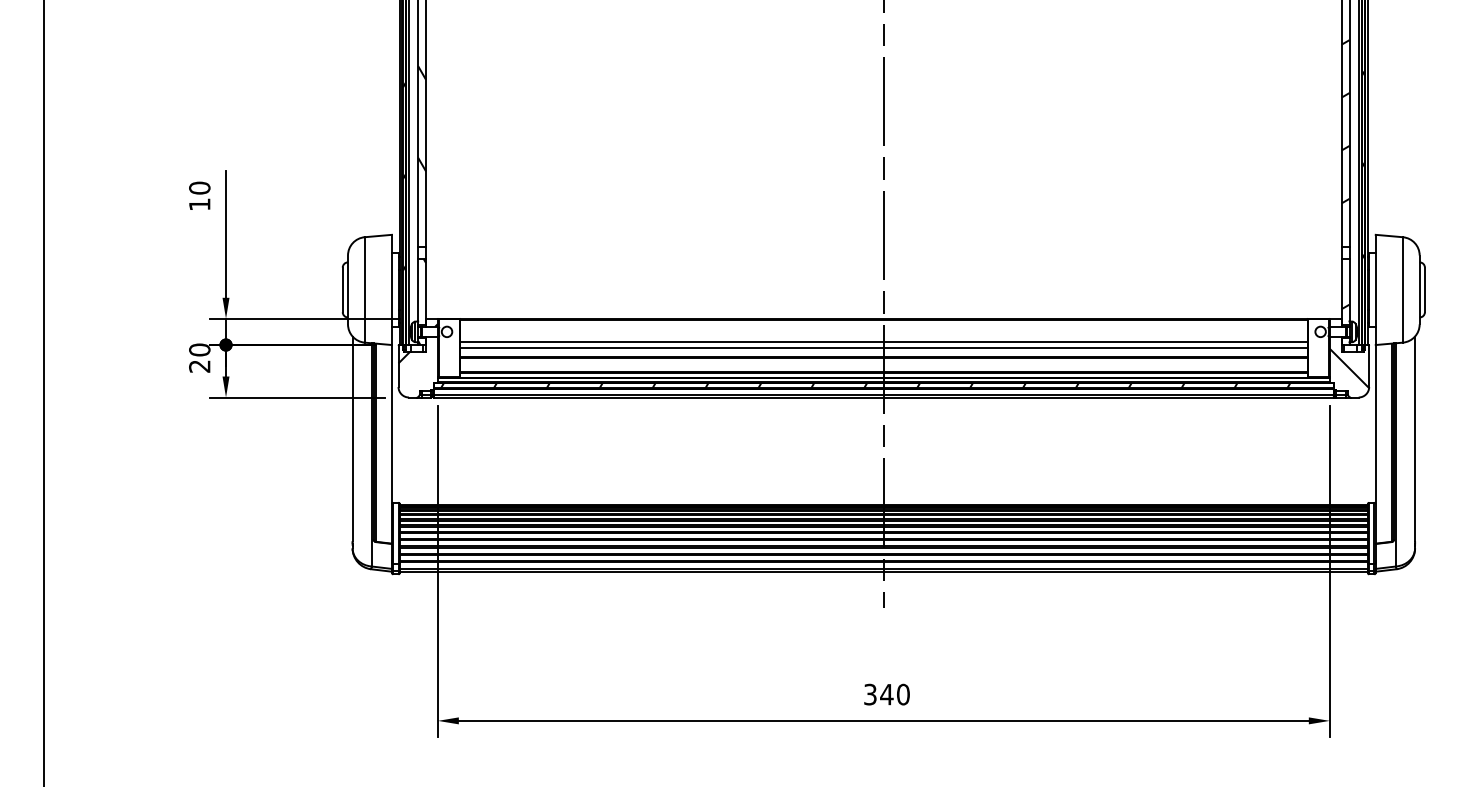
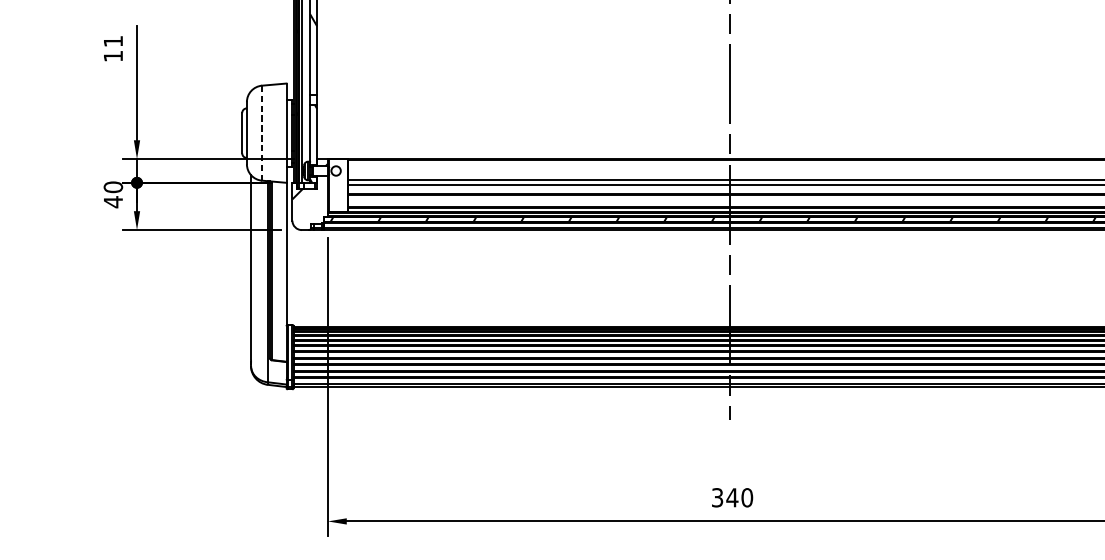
text: (199, 187) -> (113, 40), 10 -> 11
line: (364, 289) -> (261, 132), solid -> dashed
text: (199, 366) -> (113, 202), 20 -> 40

